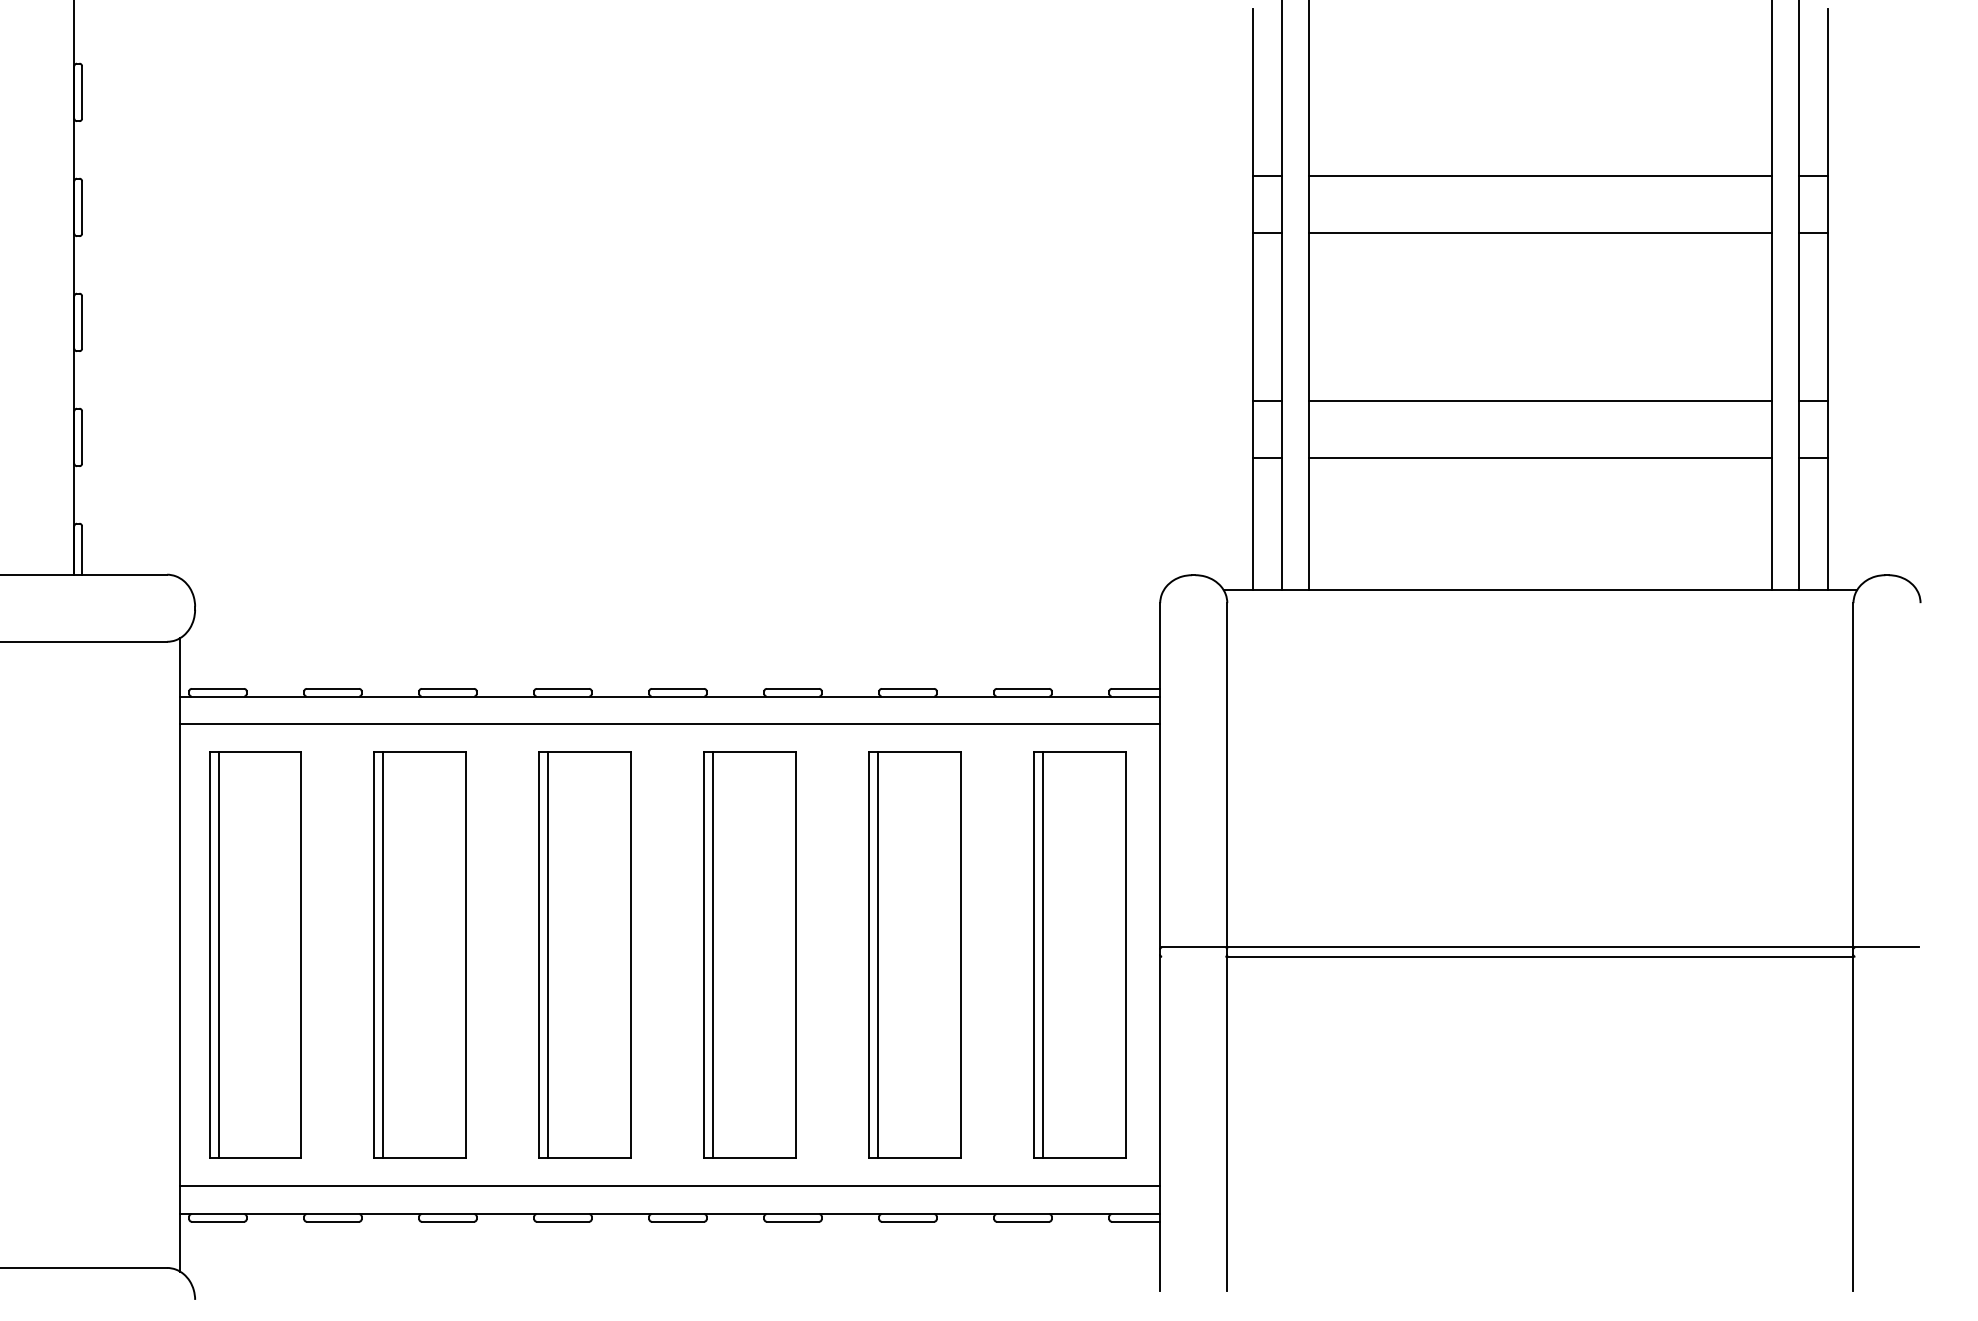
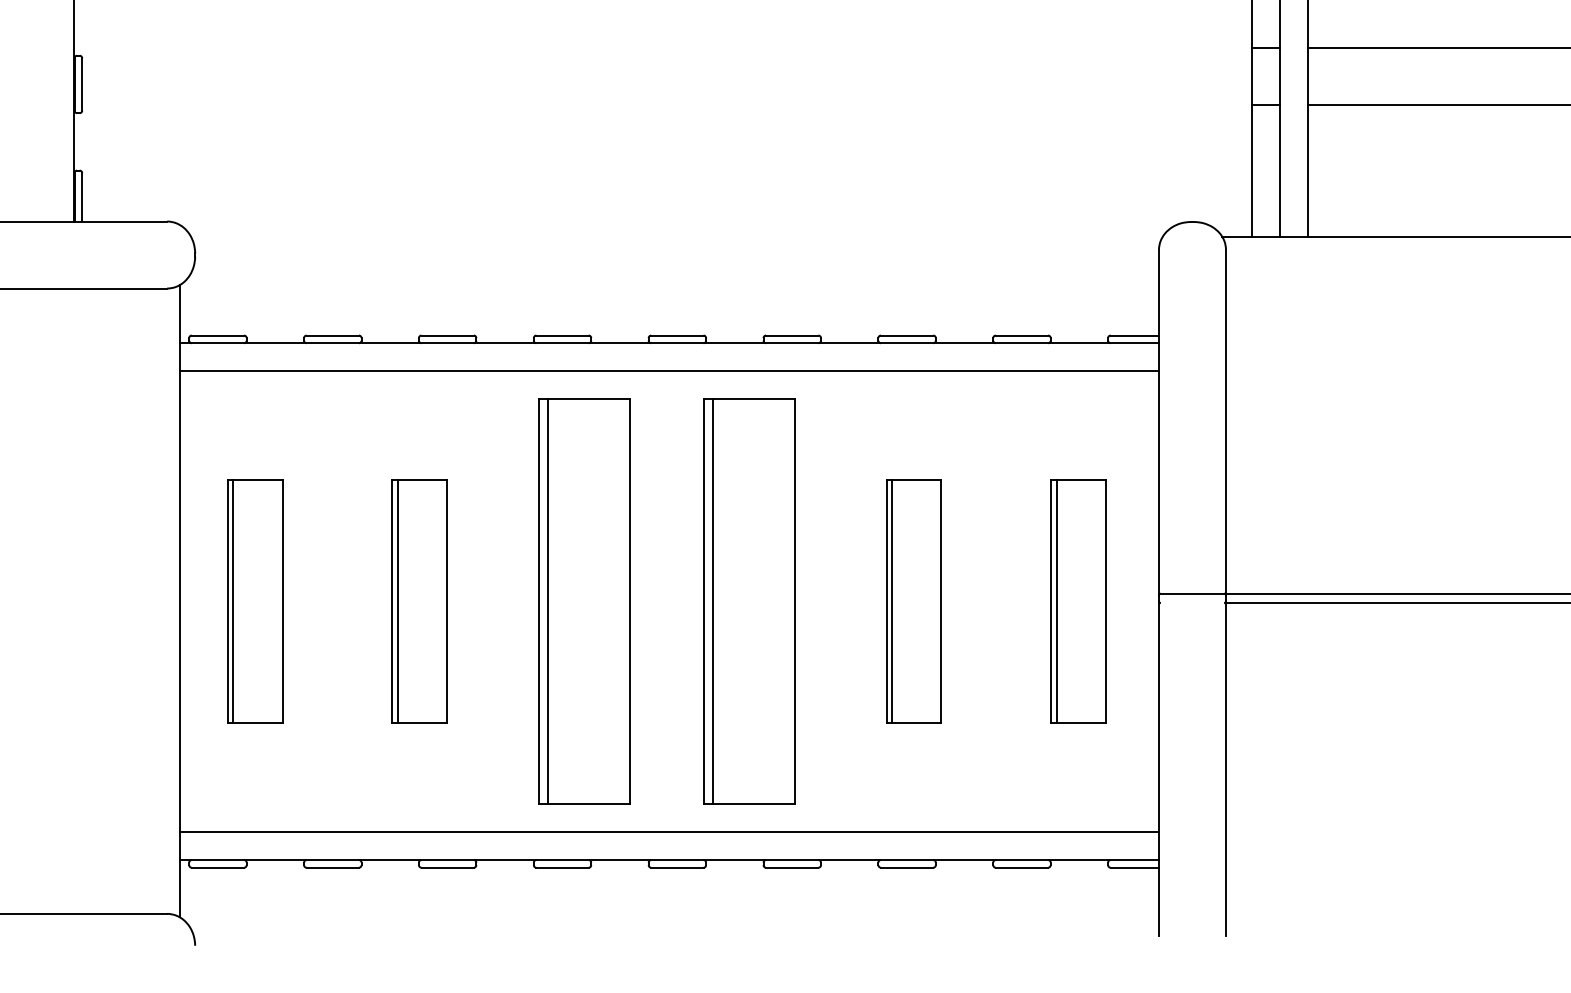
part: (255, 954) -> (255, 600), size x0.6
part: (419, 954) -> (419, 600), size x0.6
part: (914, 954) -> (913, 600), size x0.6
part: (1079, 954) -> (1078, 600), size x0.6

